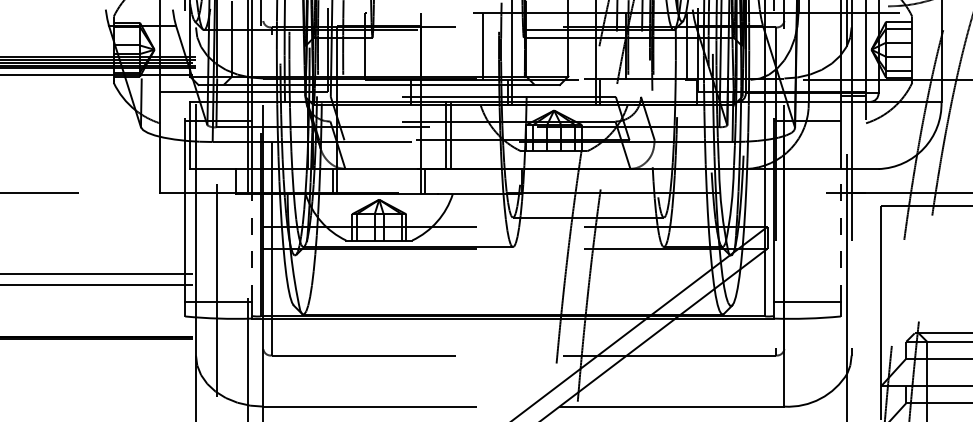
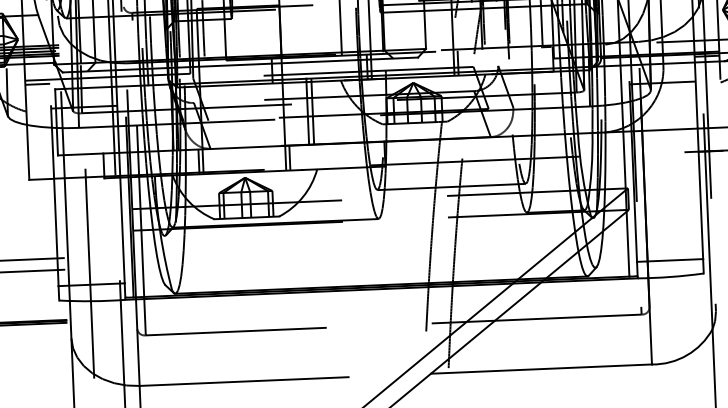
line: (172, 96) -> (37, 84), added
line: (840, 234) -> (700, 192), dashed -> solid
line: (252, 248) -> (122, 230), dashed -> solid

